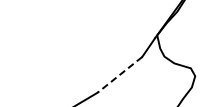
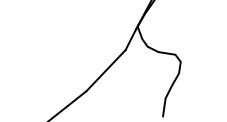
line: (119, 74) -> (105, 70), dashed -> solid

